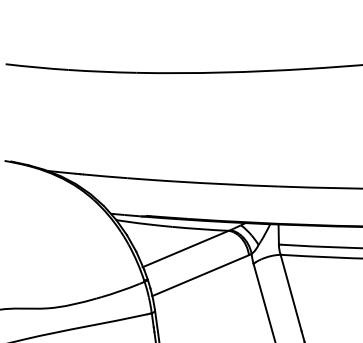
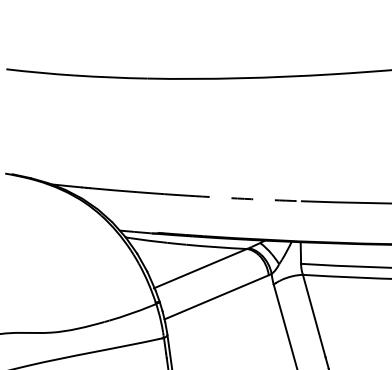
arc: (226, 184) -> (244, 198), solid -> dashed

